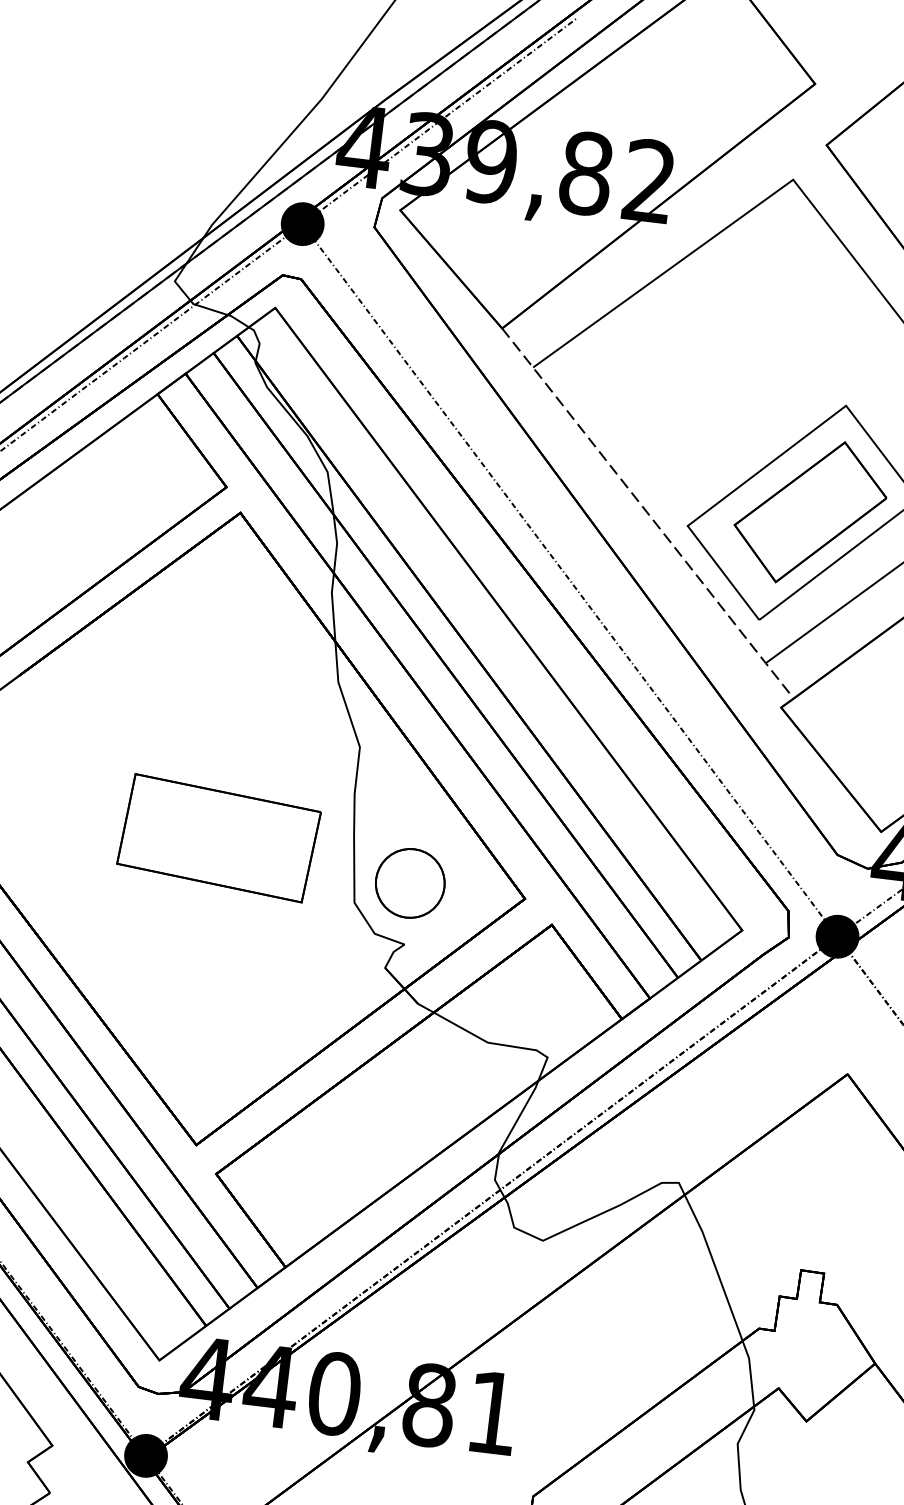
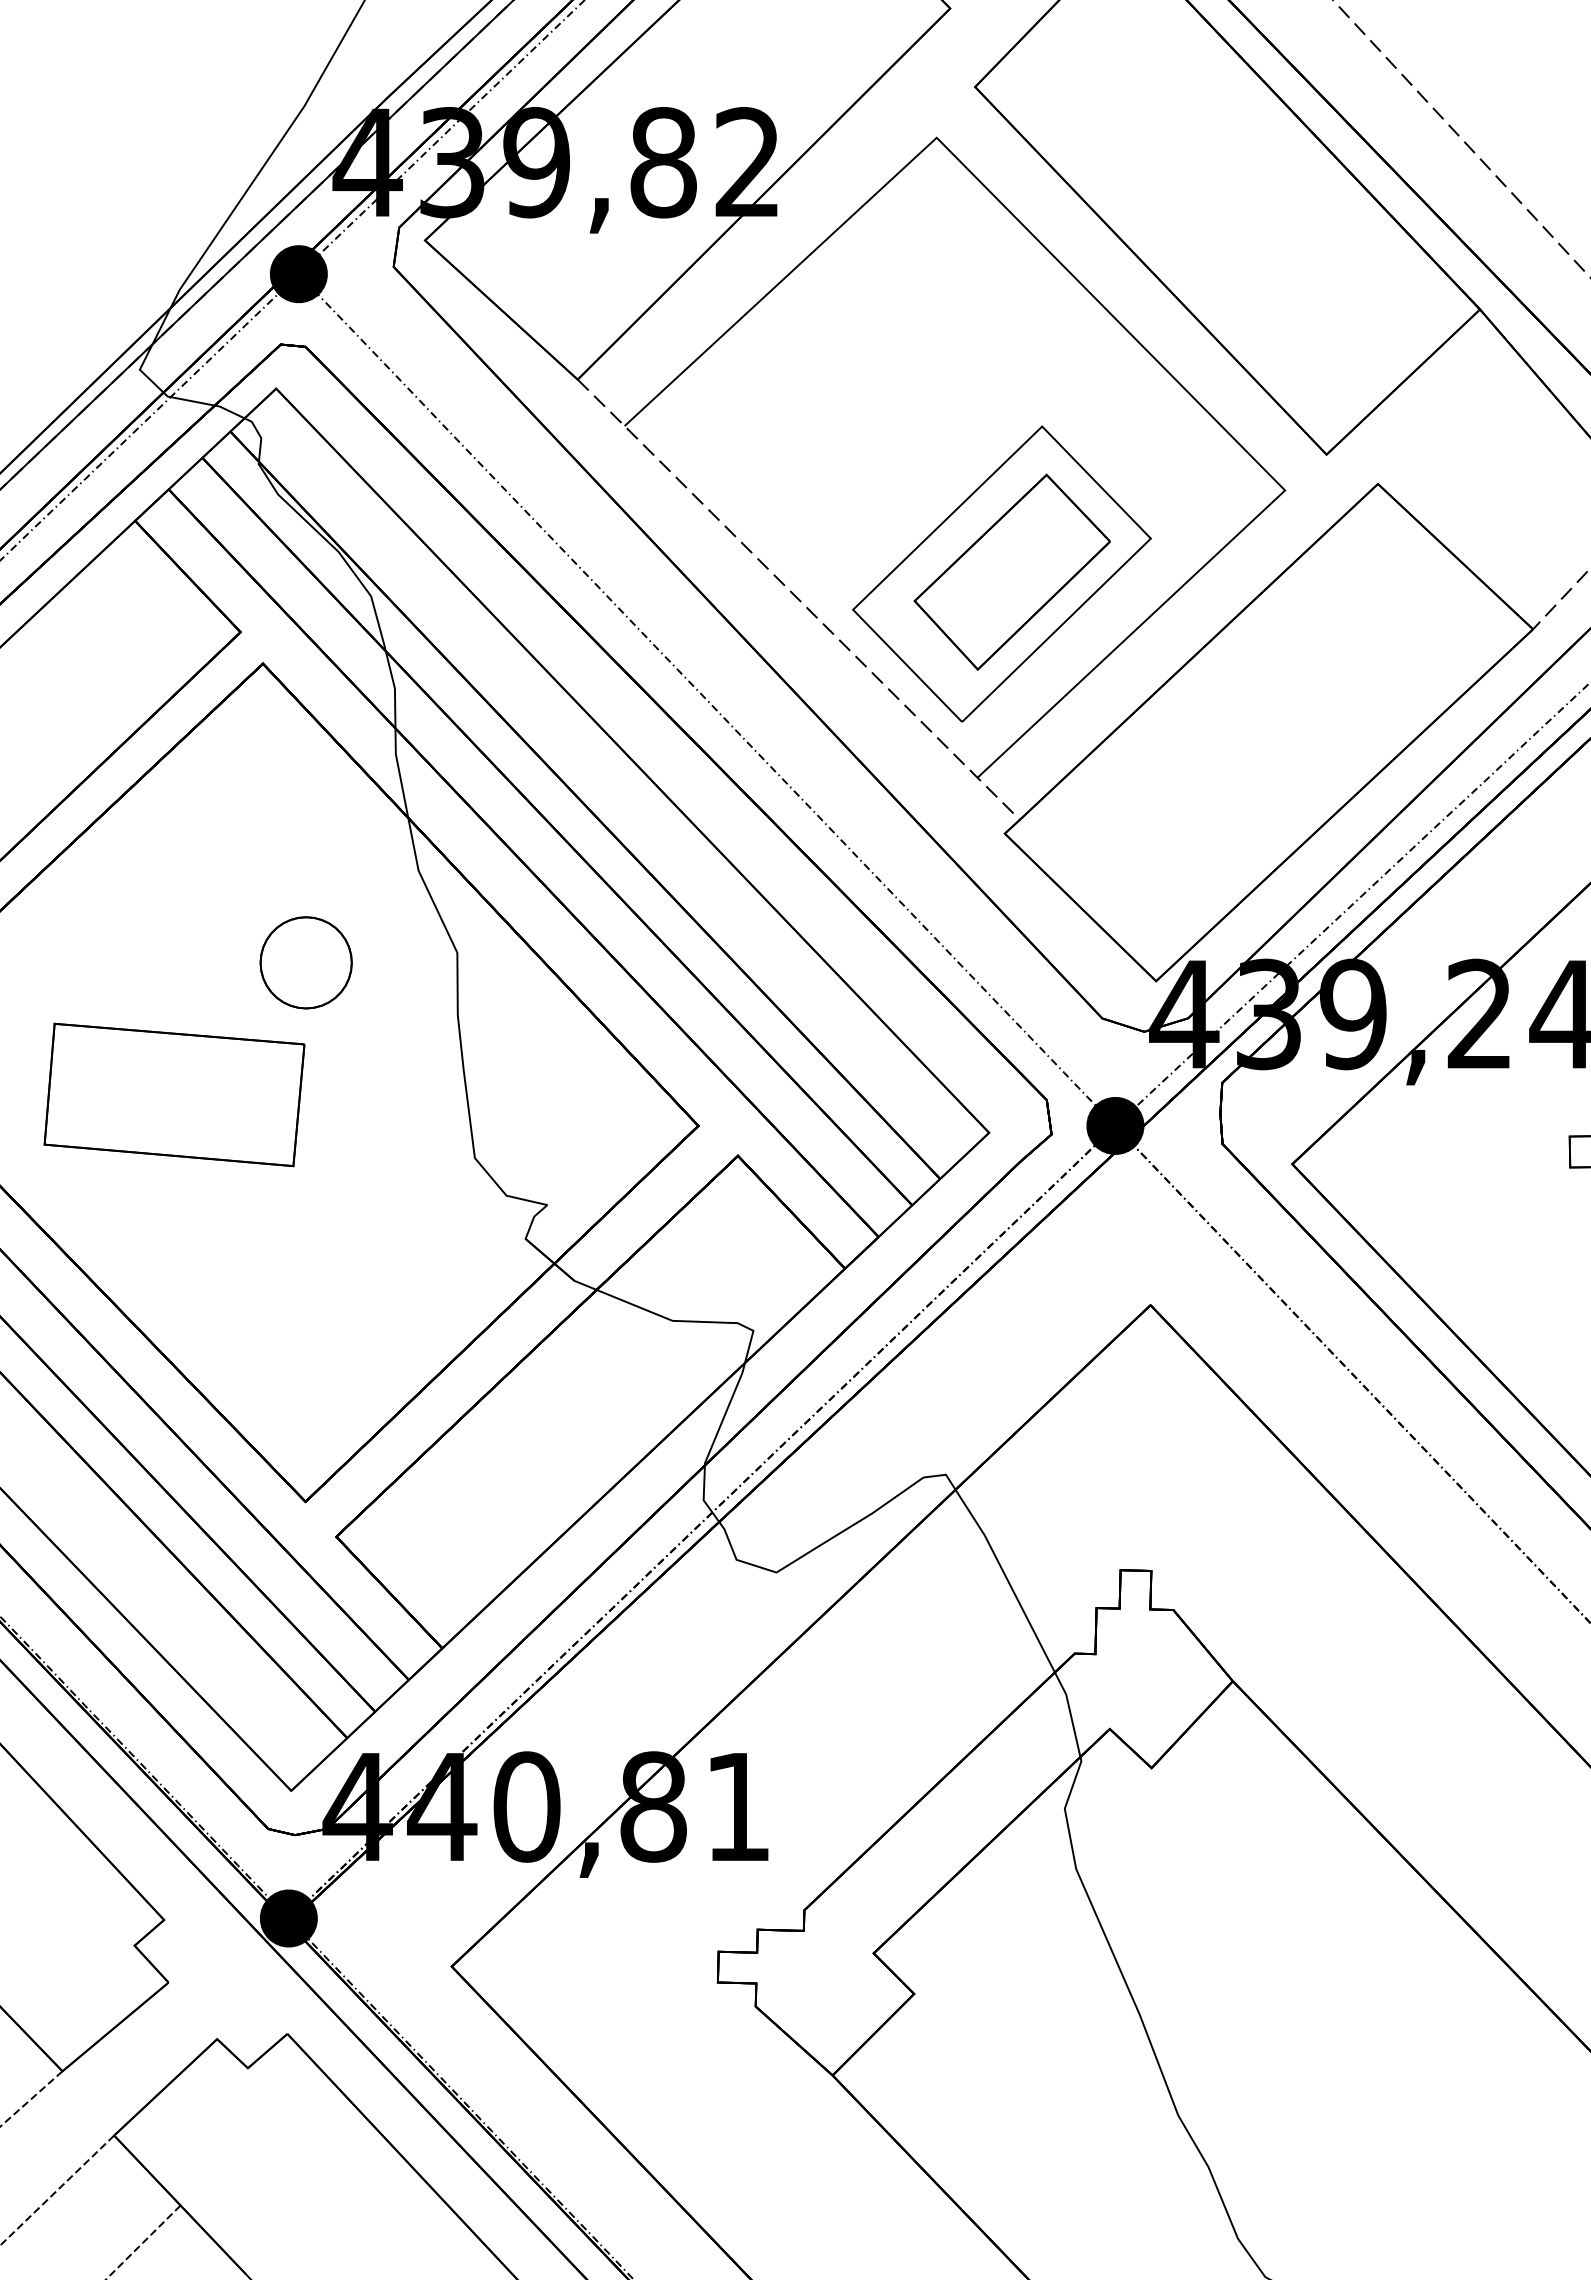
part: (219, 837) -> (174, 1094), moved
part: (409, 883) -> (305, 962), moved

